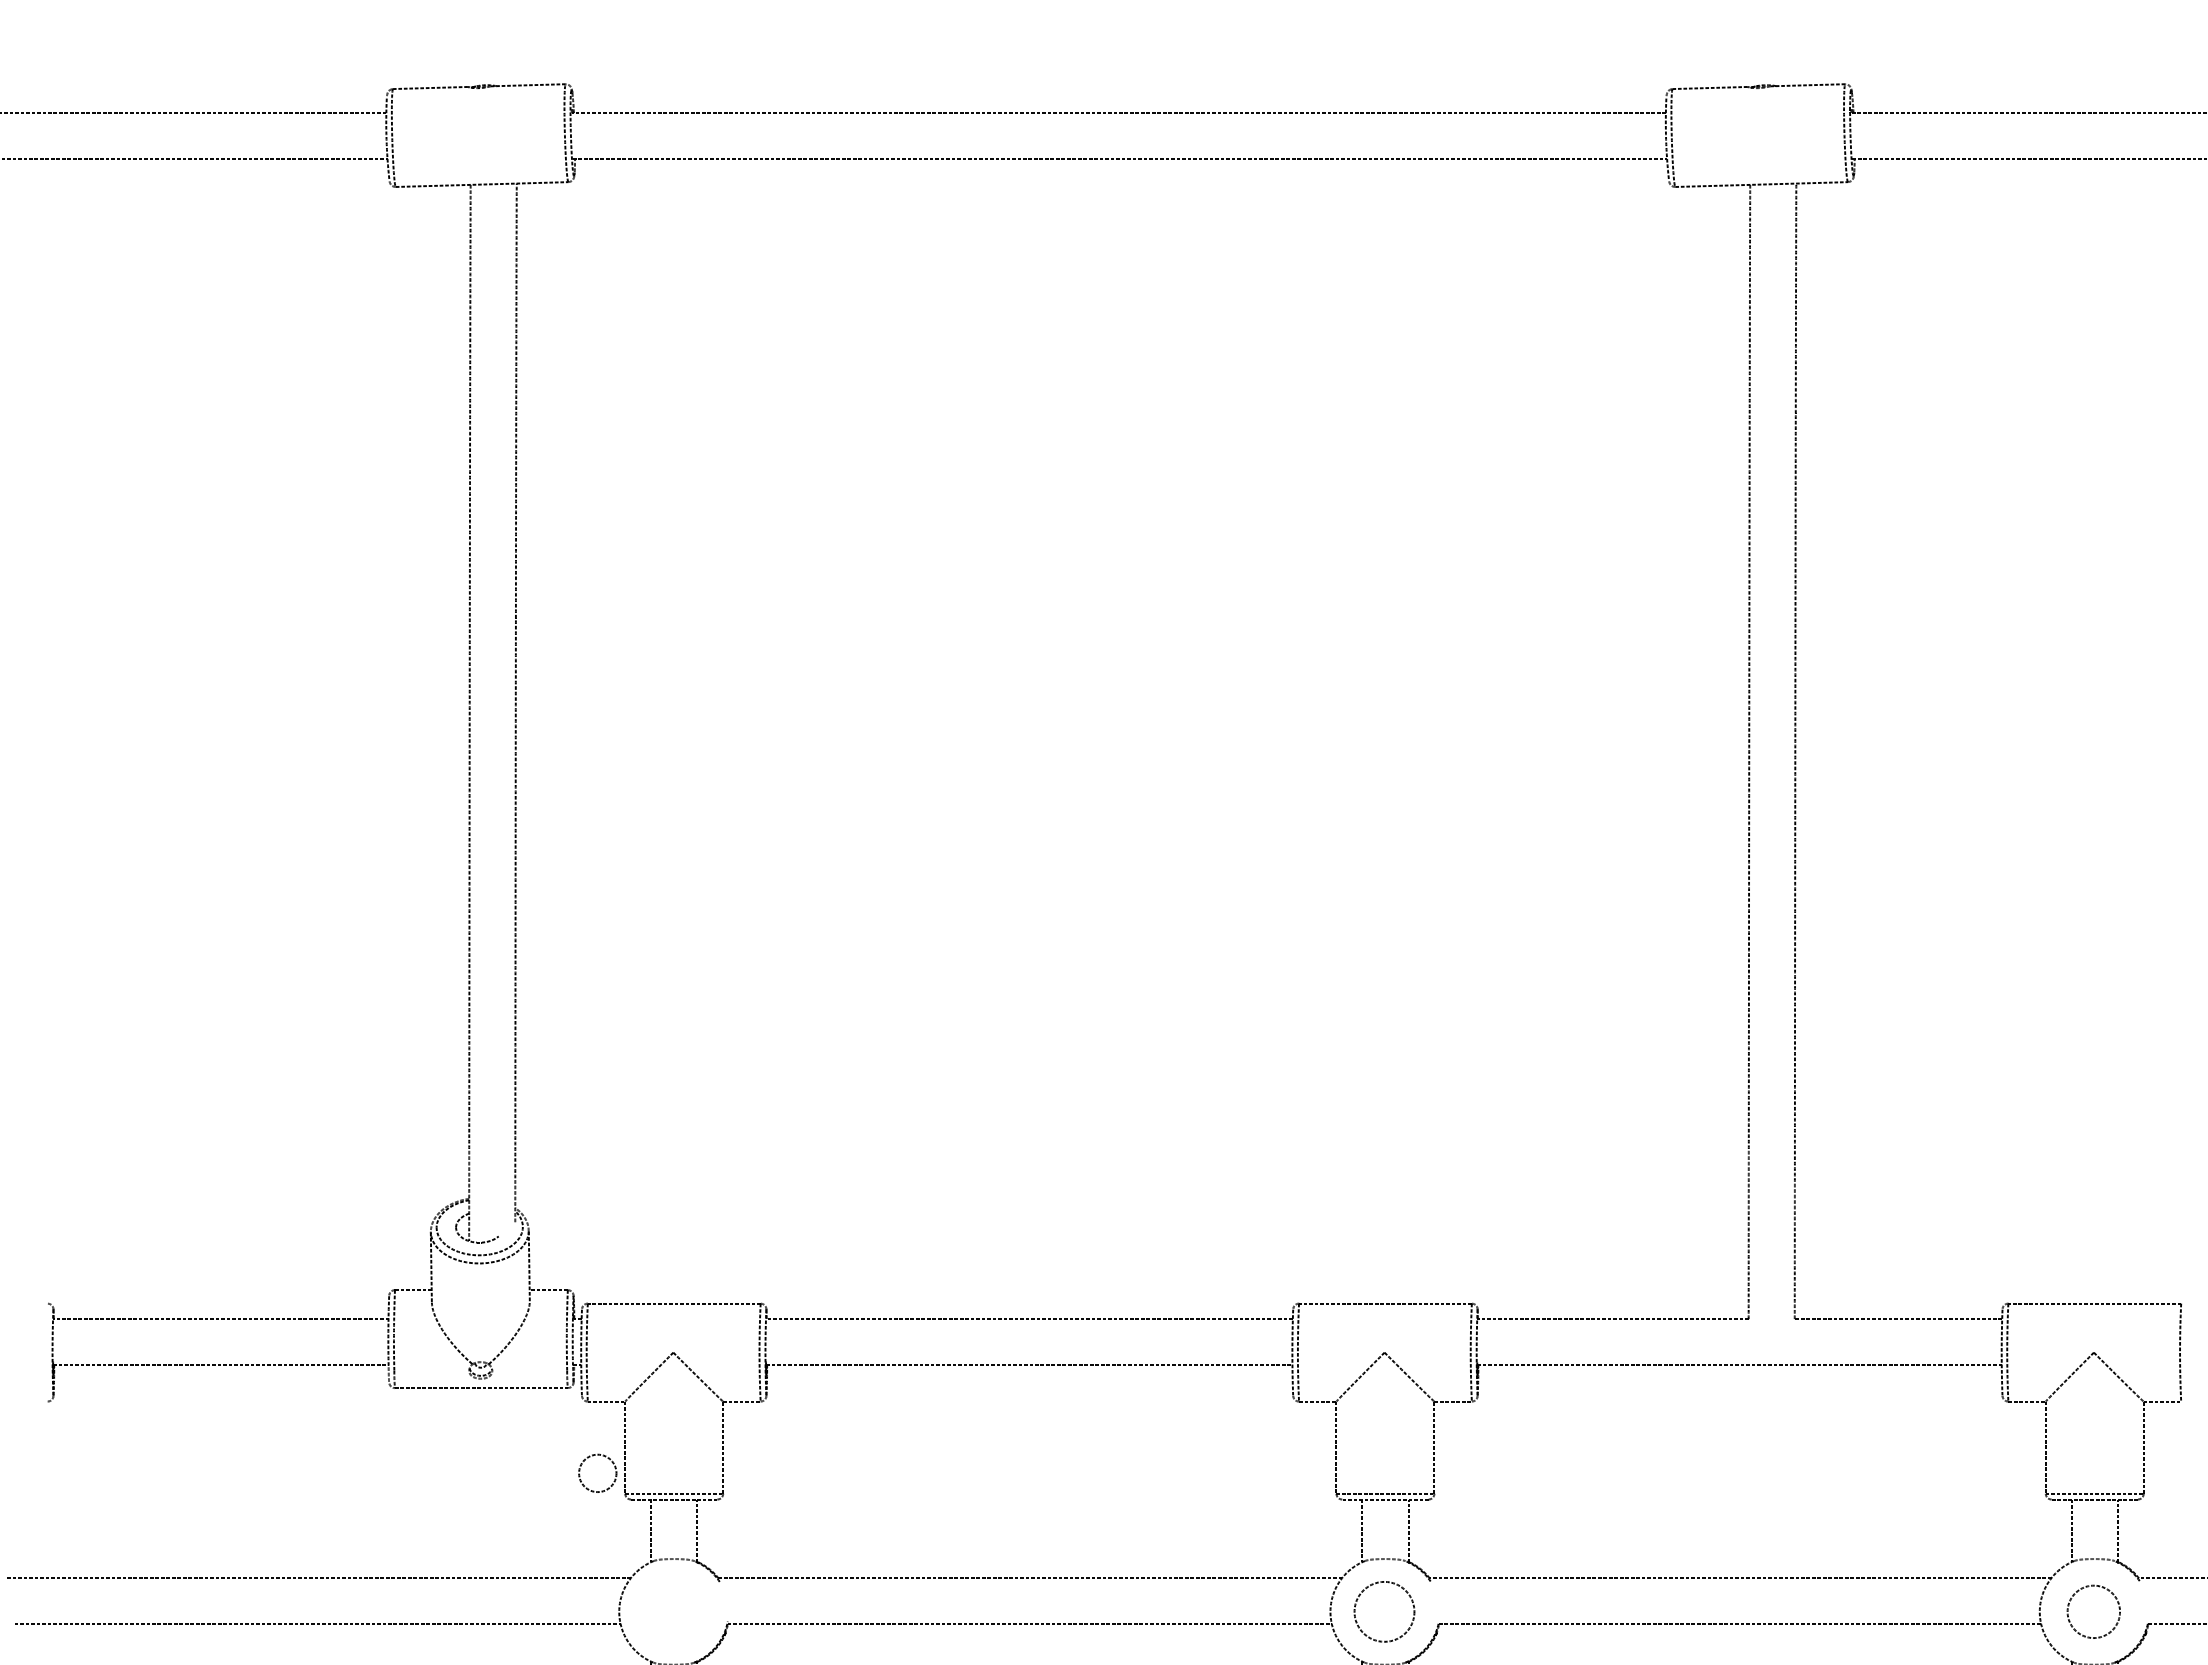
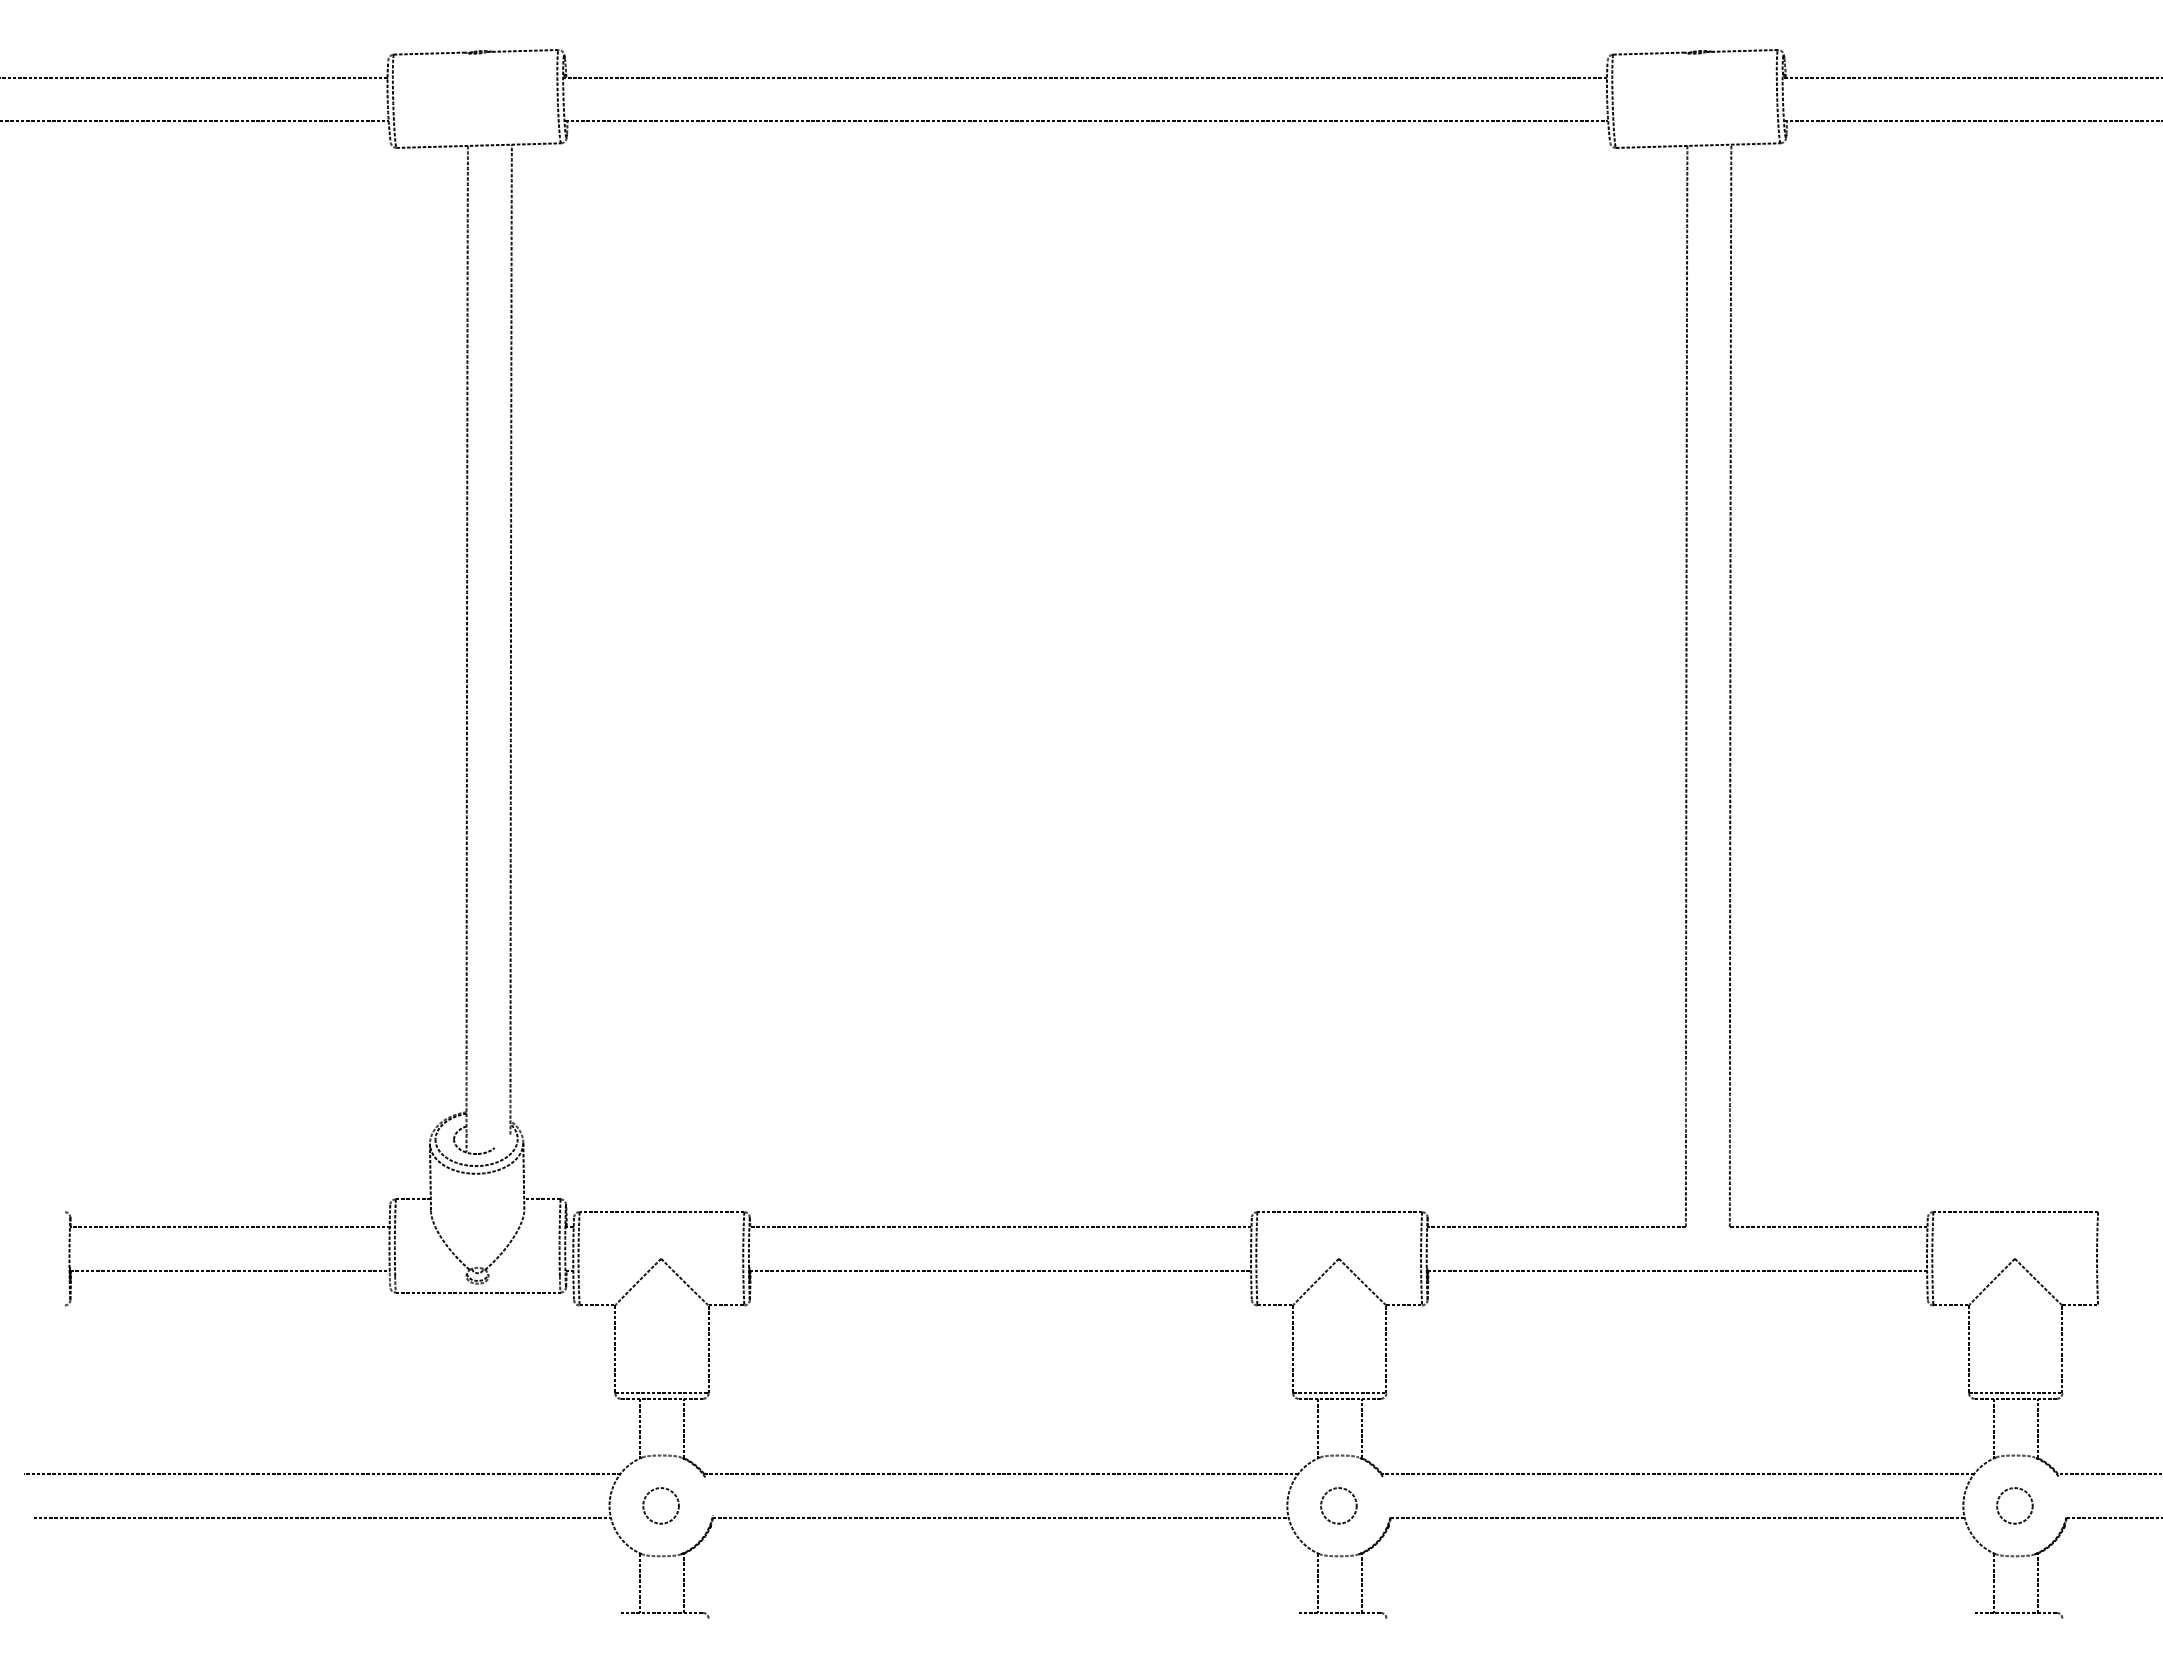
circle: (597, 1472) -> (660, 1505), moved
circle: (1384, 1611) -> (1338, 1505), size x0.62
circle: (2093, 1611) -> (2014, 1505), size x0.71

